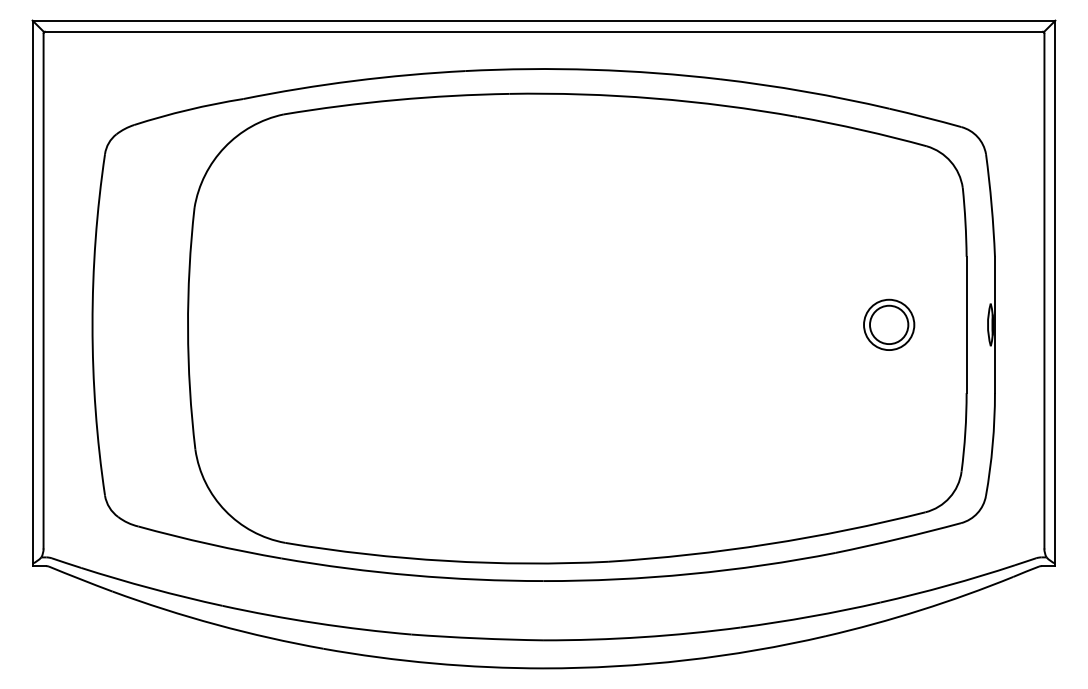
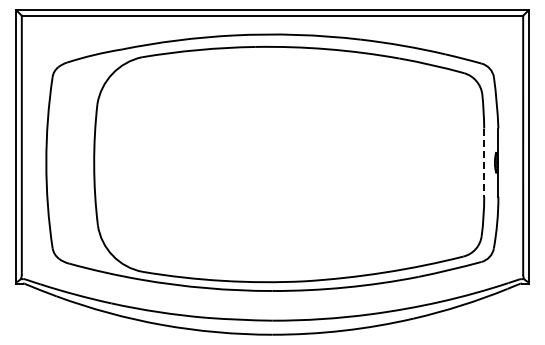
part: (887, 324) -> (444, 162), removed
line: (967, 326) -> (484, 163), solid -> dashed

